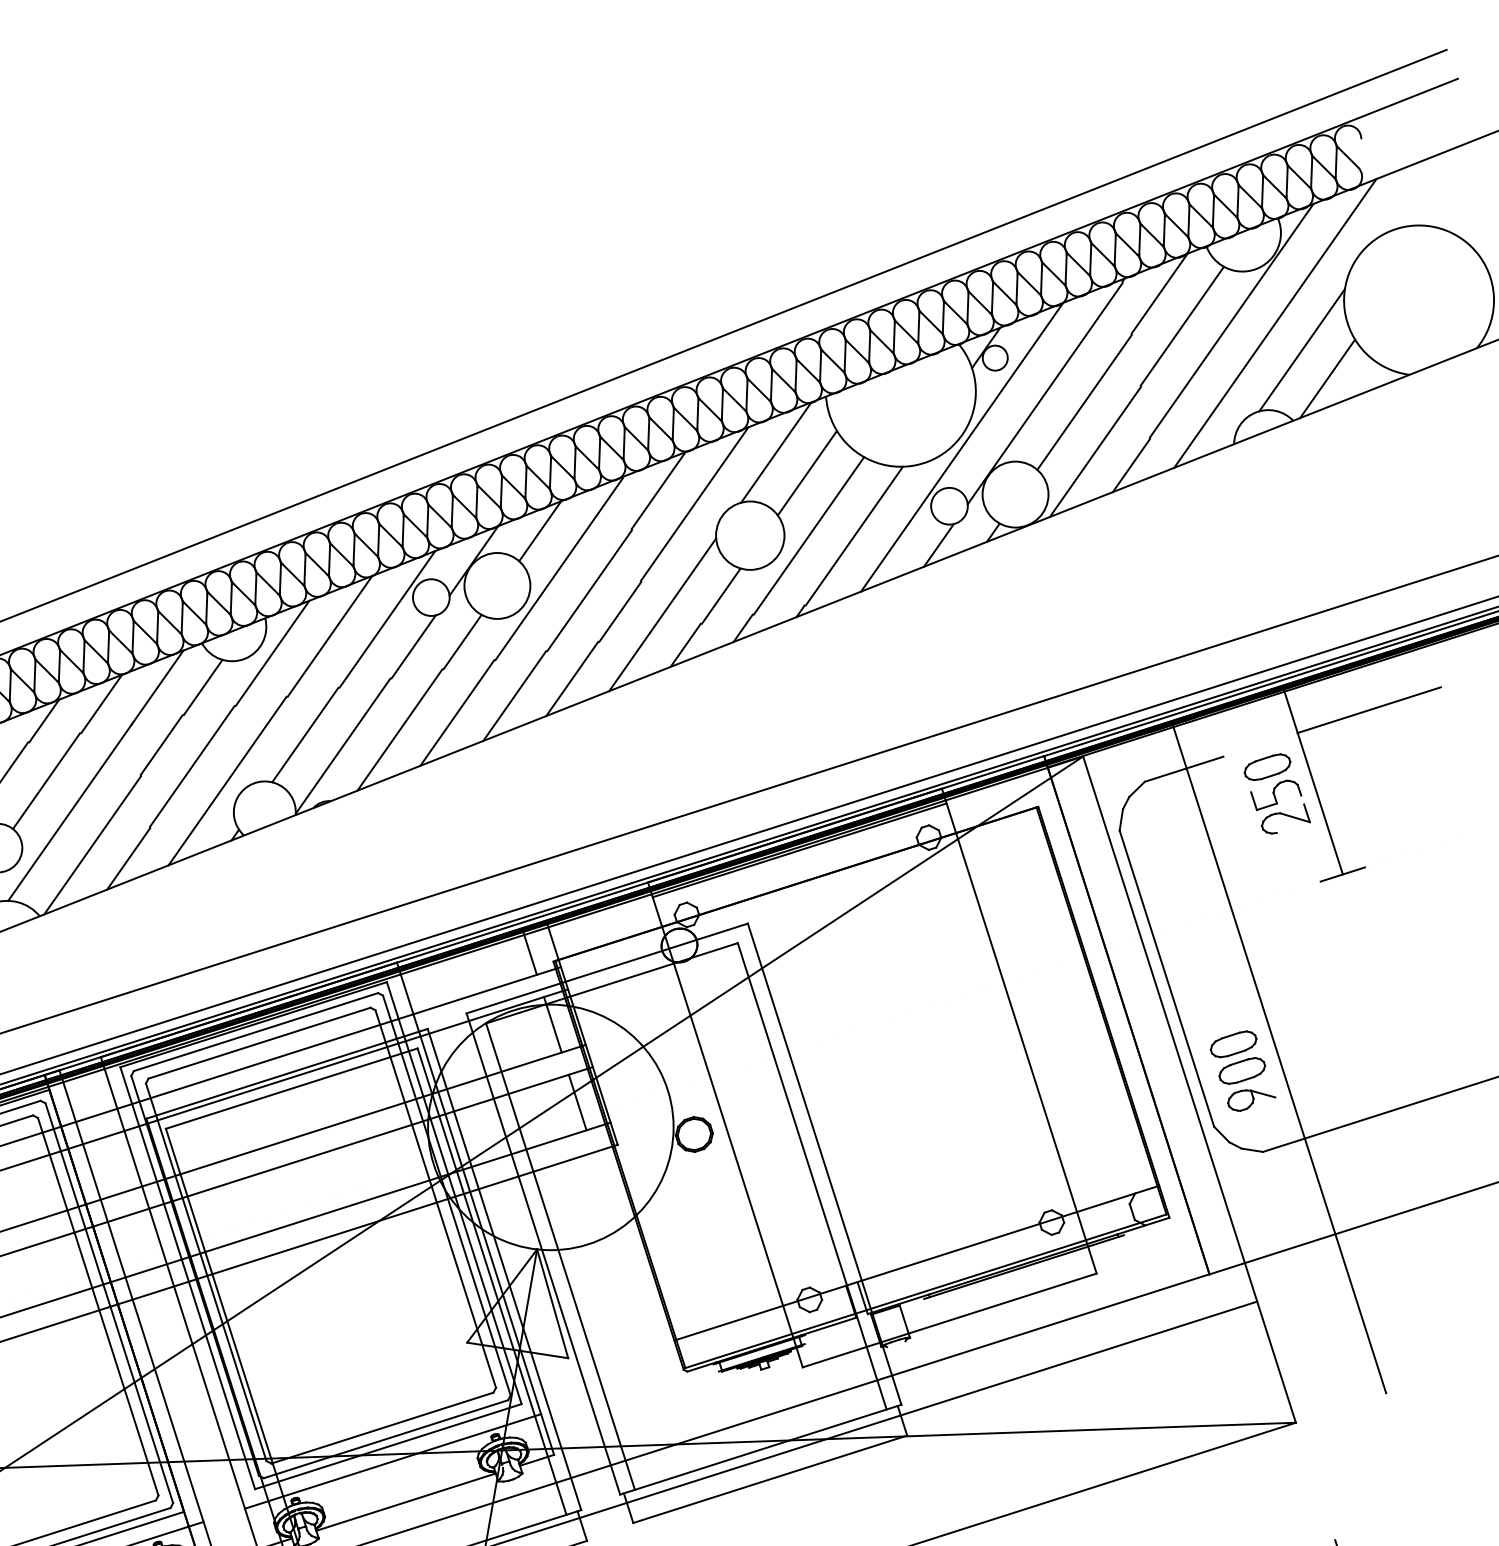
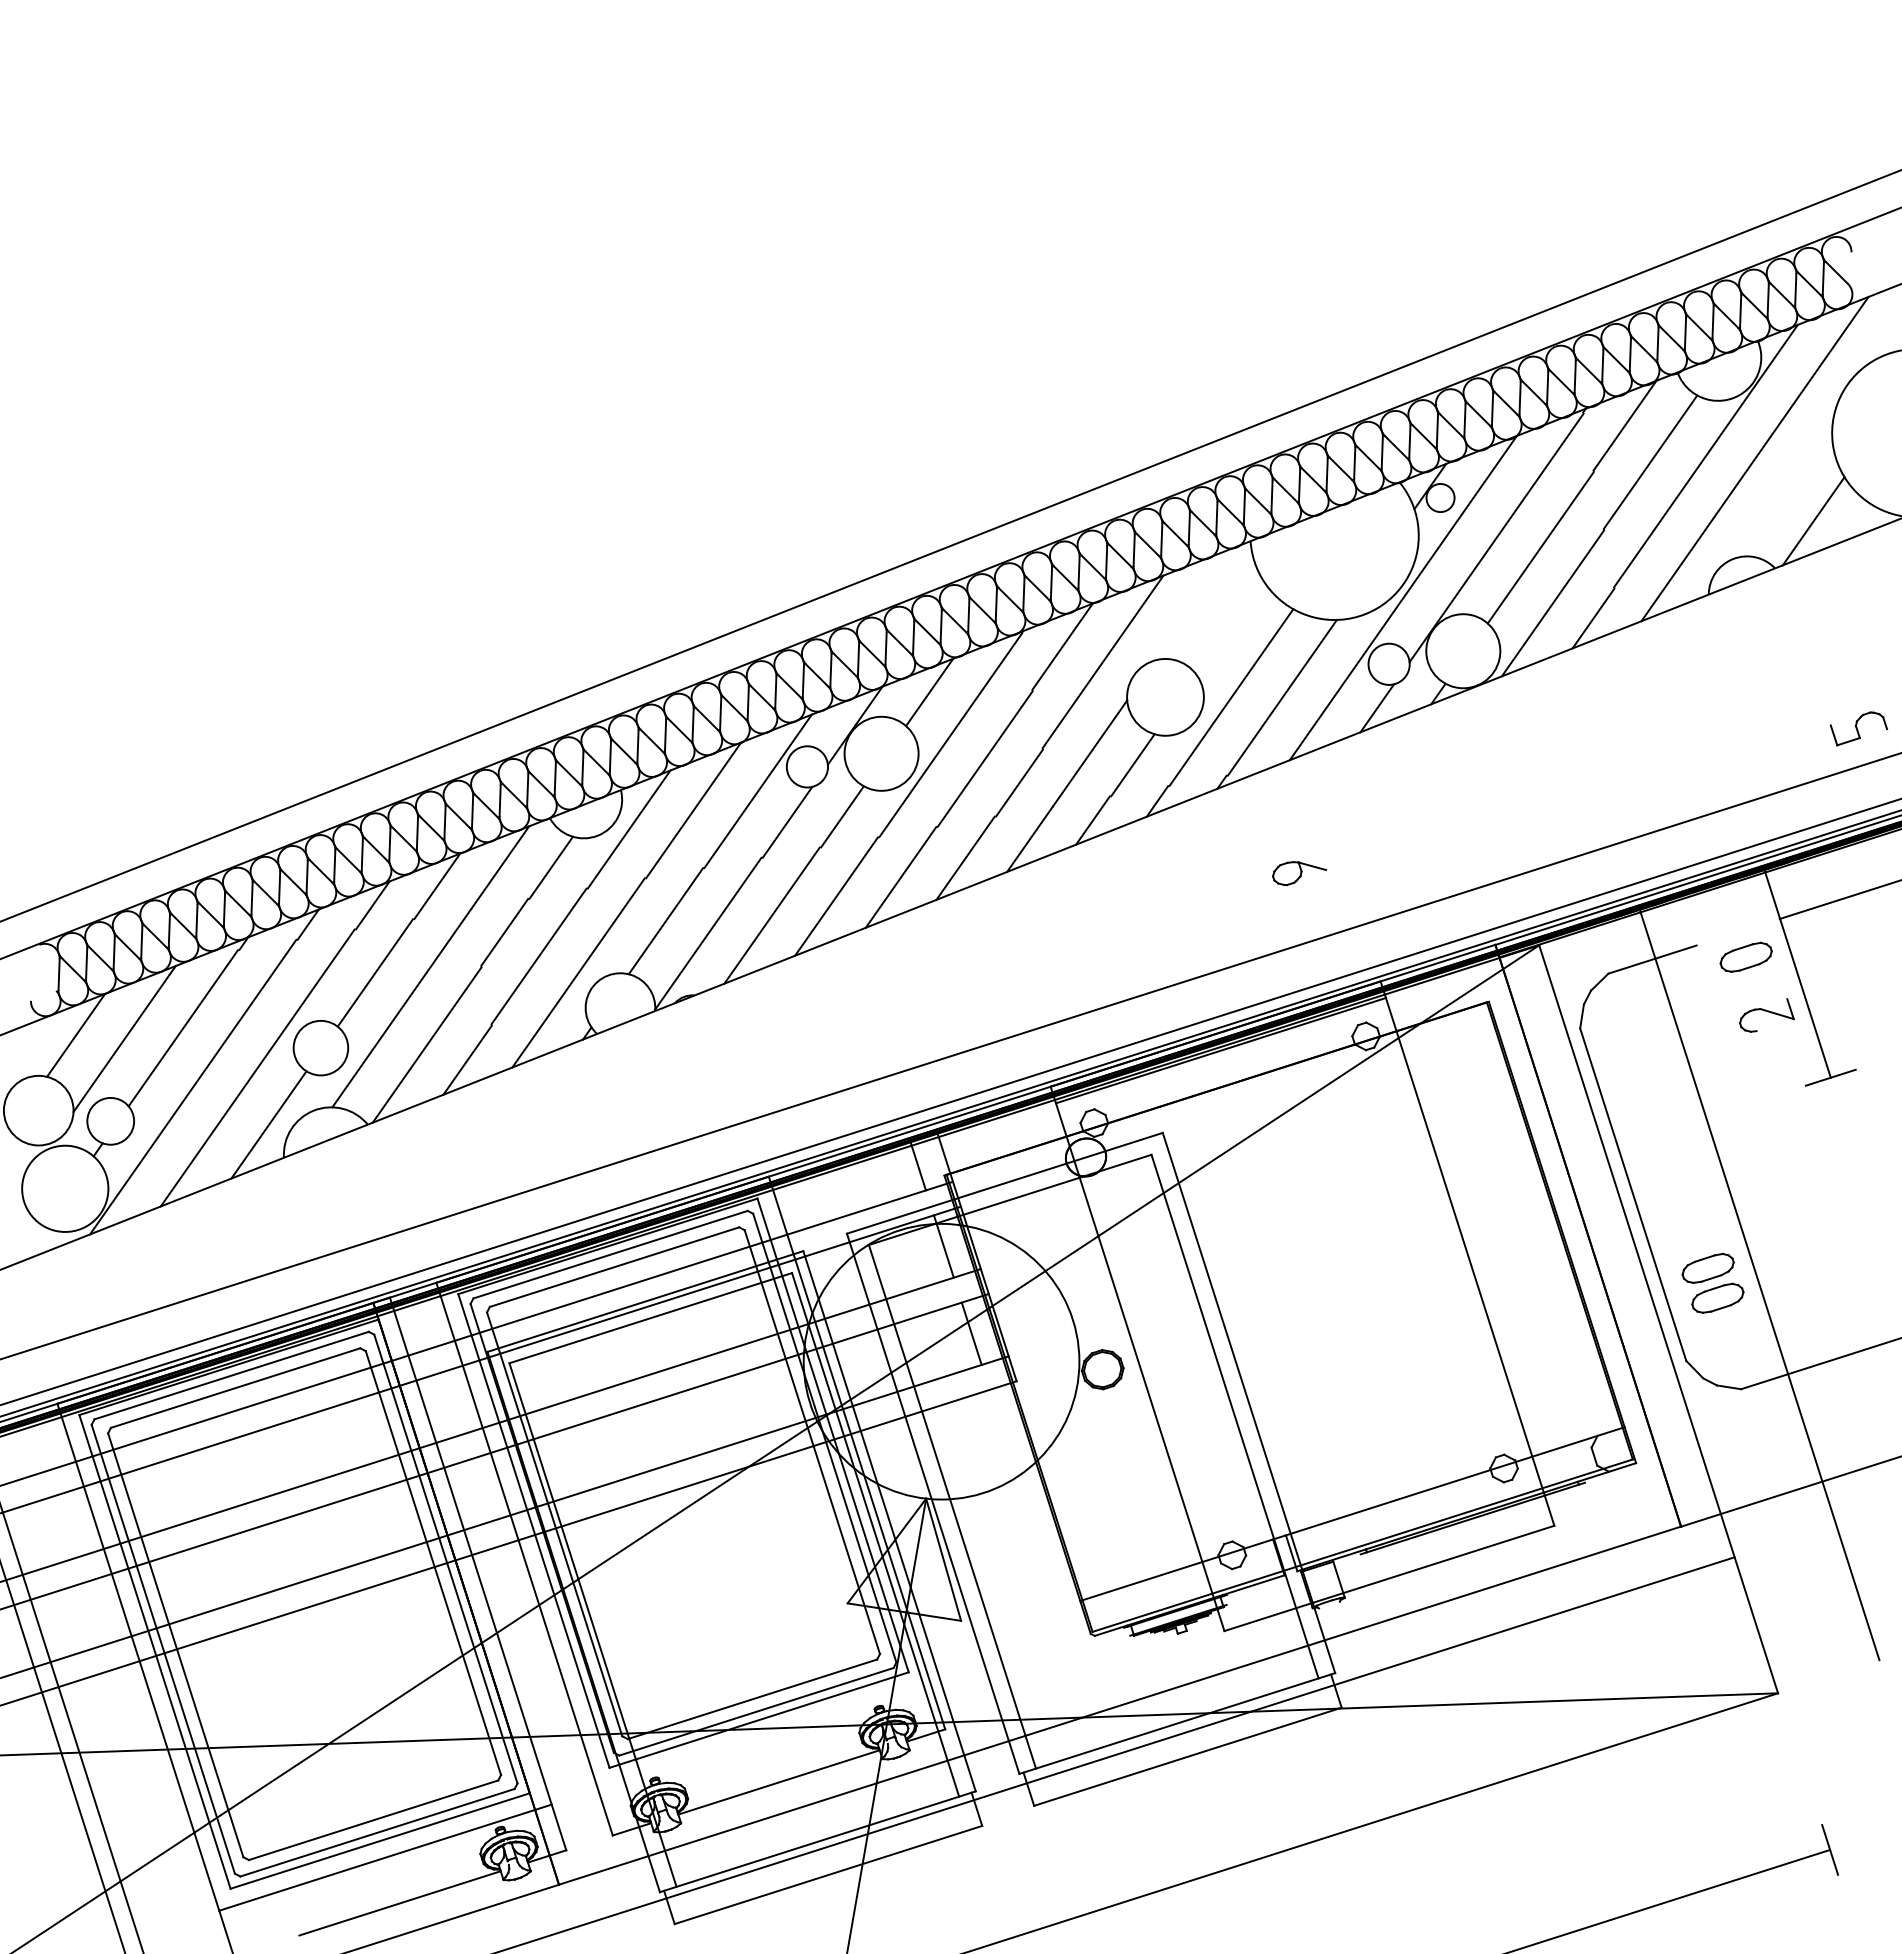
line: (1302, 349) -> (1785, 488), removed
line: (776, 452) -> (1194, 603), removed
line: (807, 472) -> (1229, 626), removed
part: (1275, 795) -> (1858, 728), moved
part: (1251, 1100) -> (1299, 873), moved
line: (393, 1461) -> (764, 1736), removed

